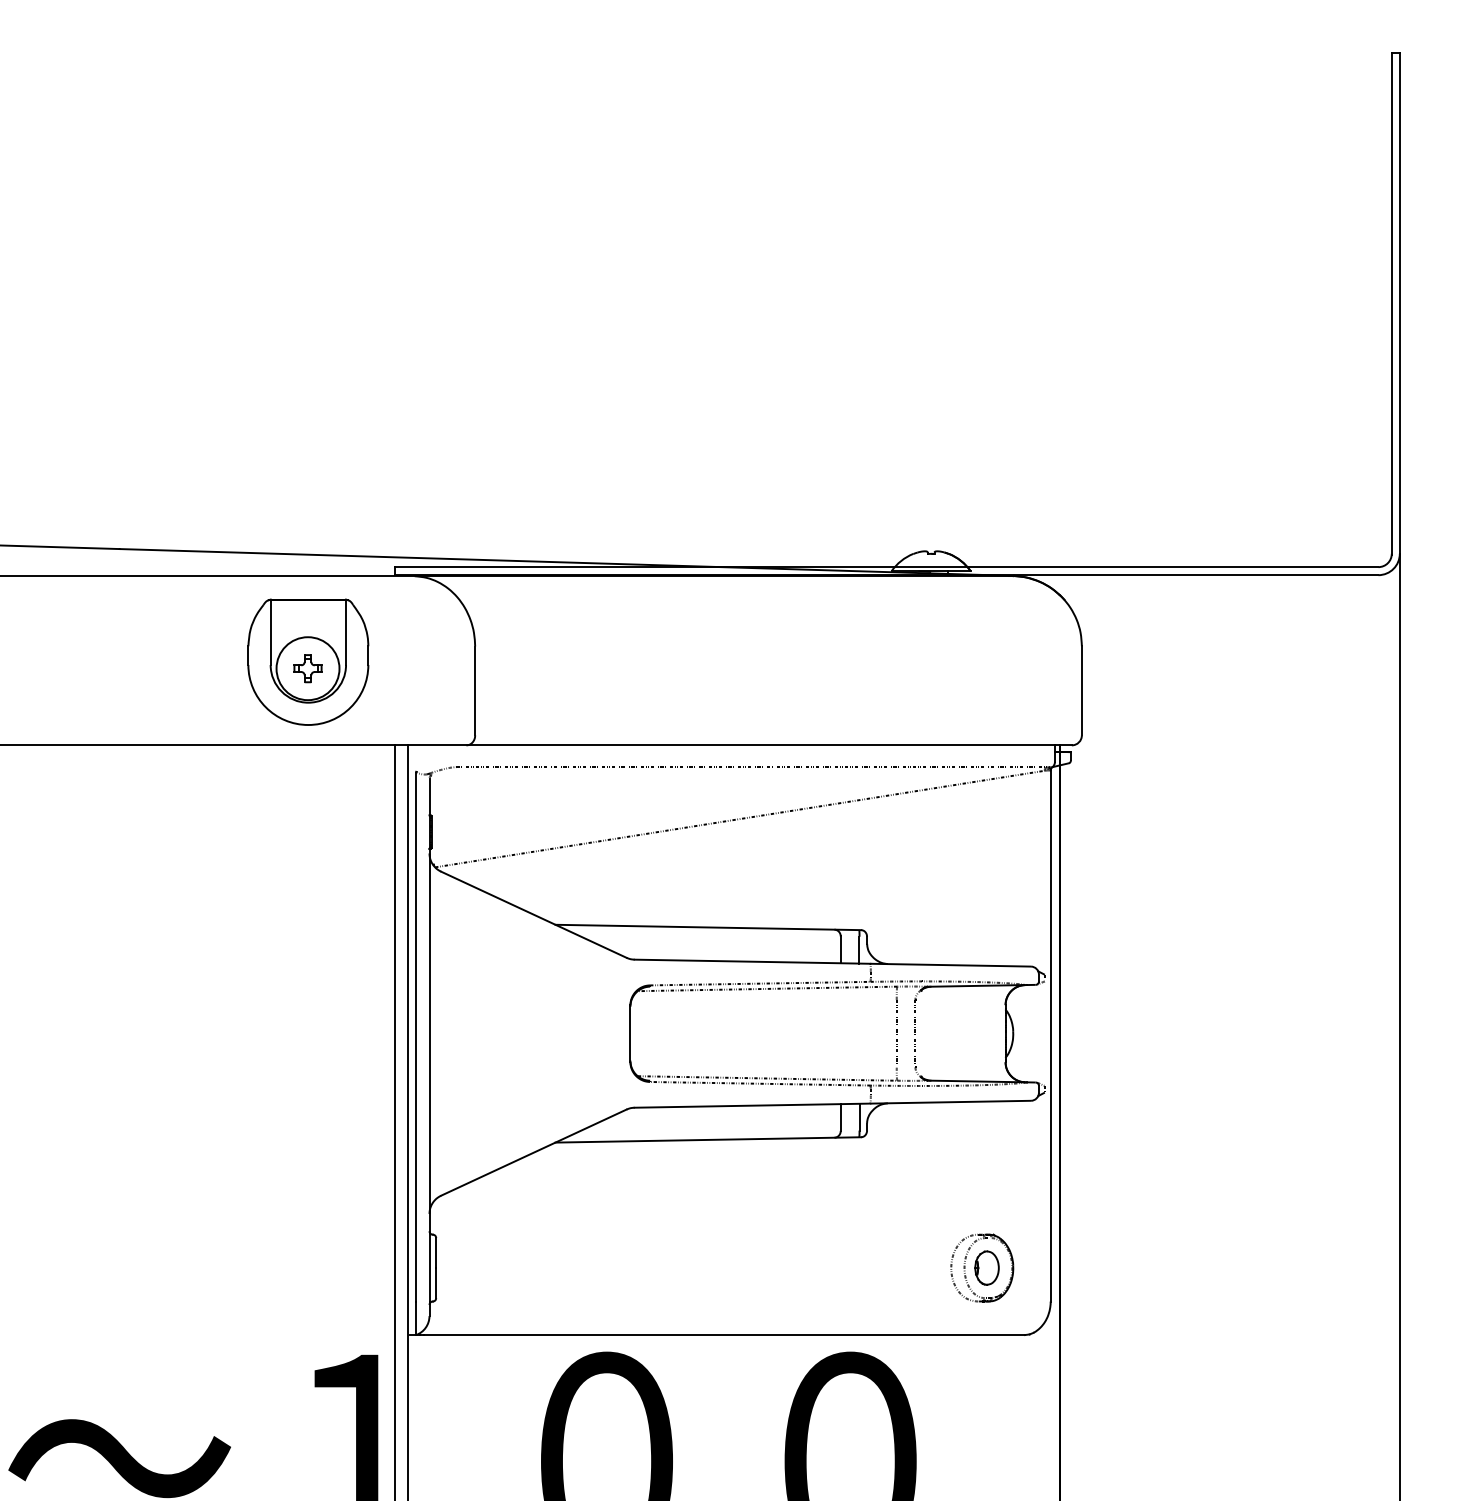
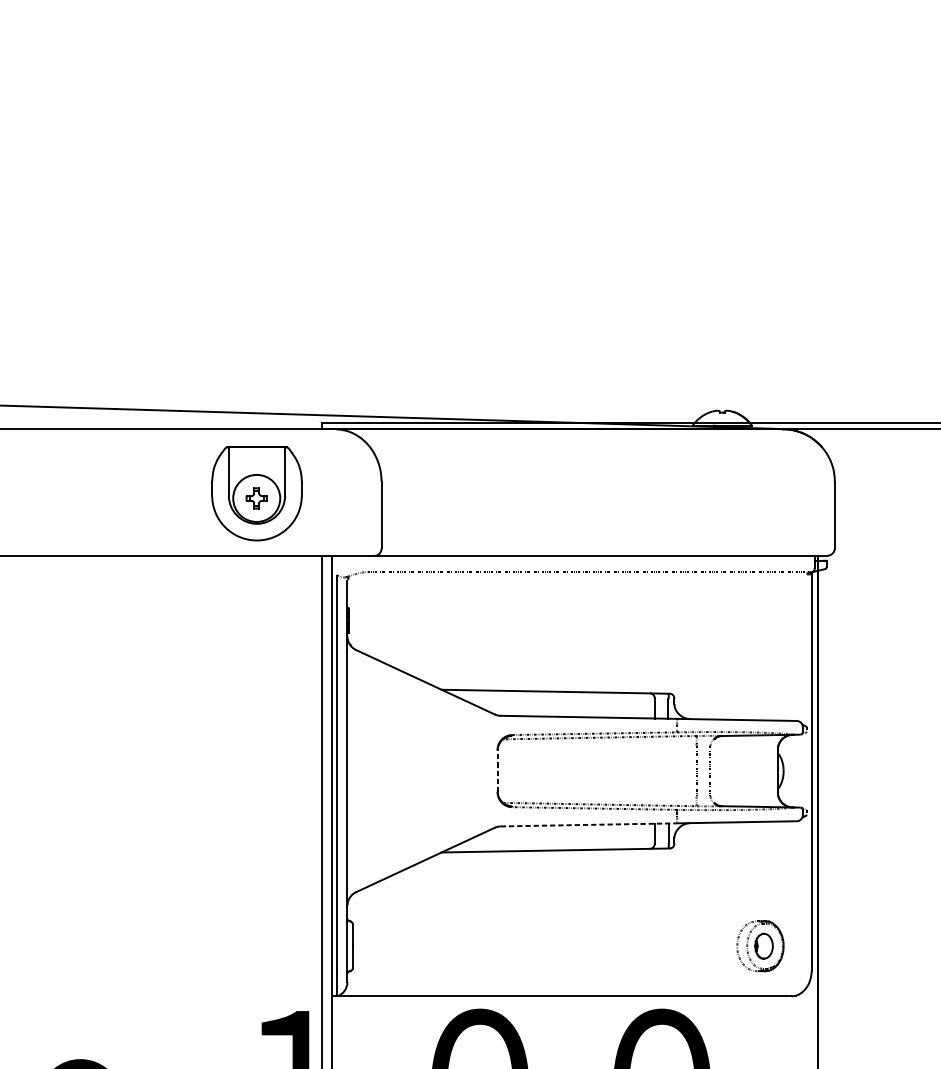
line: (739, 818) -> (579, 610), removed
line: (630, 1033) -> (497, 770), solid -> dashed
line: (752, 1105) -> (588, 824), solid -> dashed

